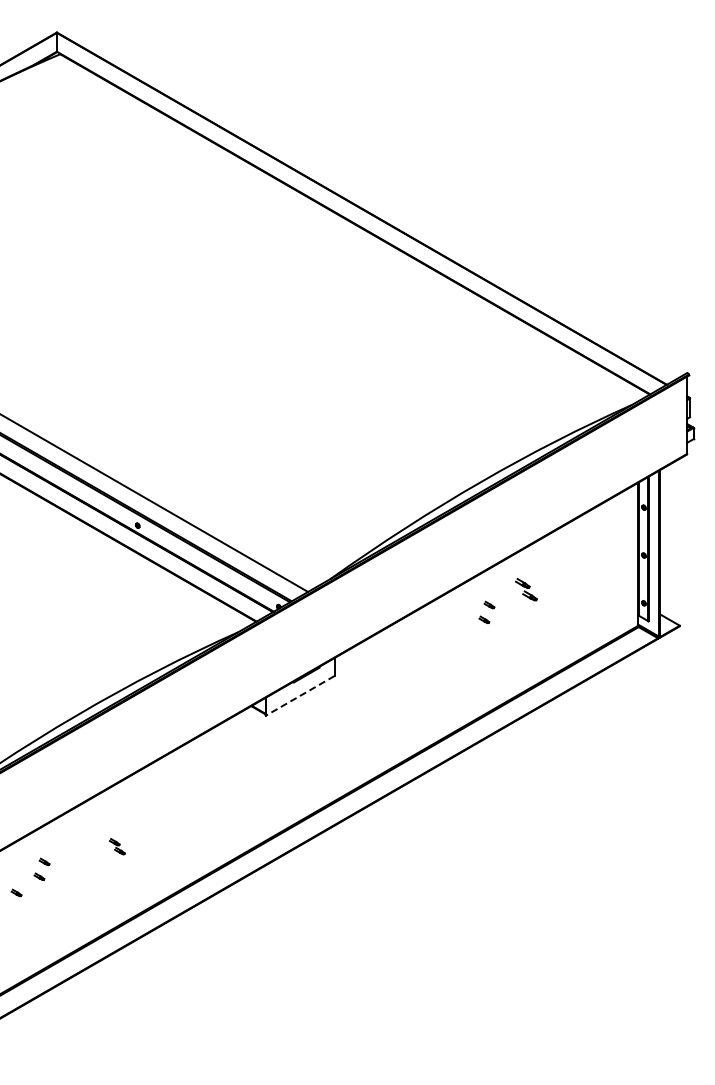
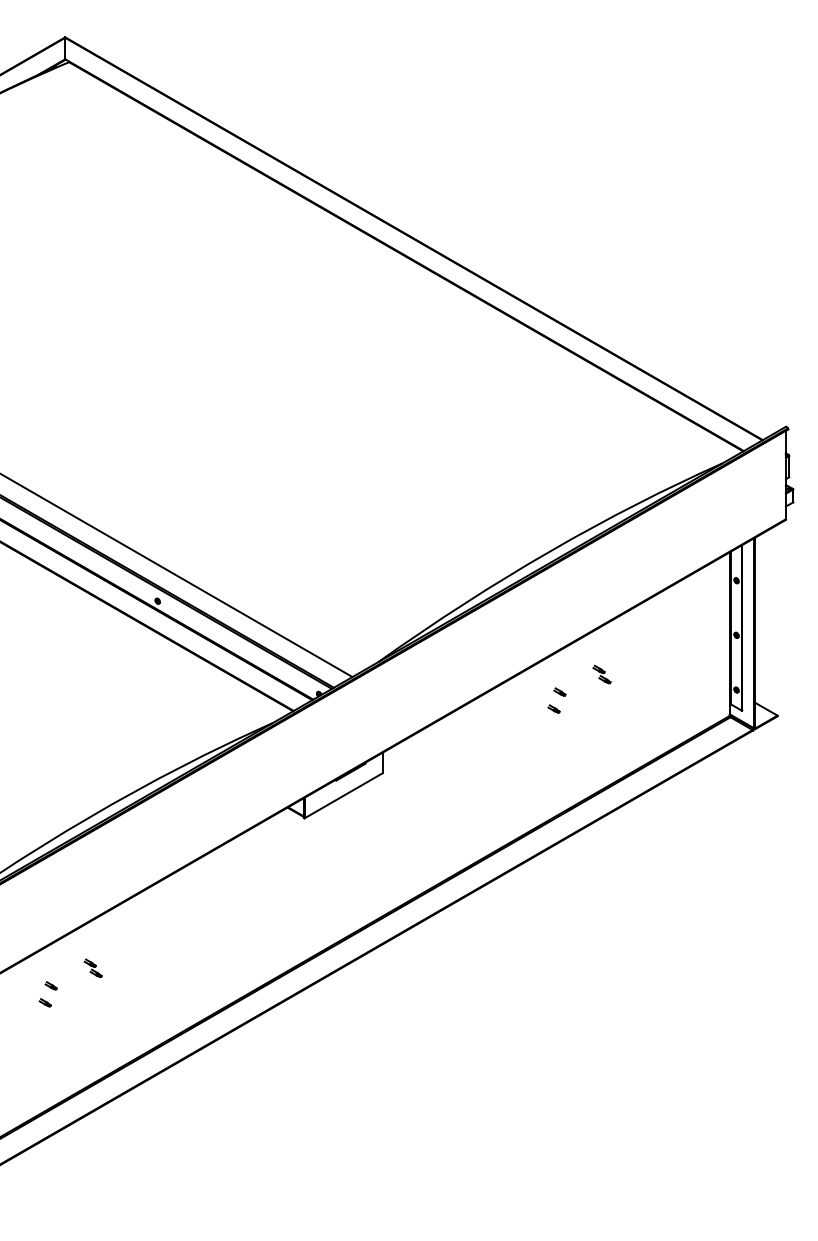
part: (525, 589) -> (601, 674), size x0.71
line: (300, 695) -> (343, 795), dashed -> solid
part: (116, 846) -> (92, 968), moved
part: (16, 892) -> (19, 1020), removed

